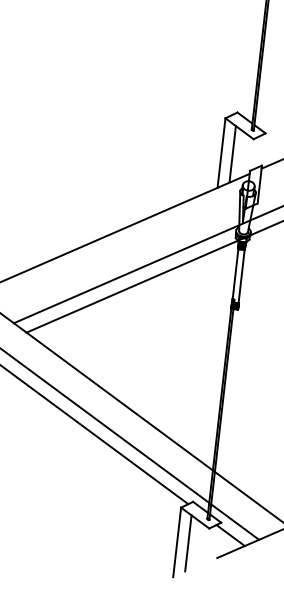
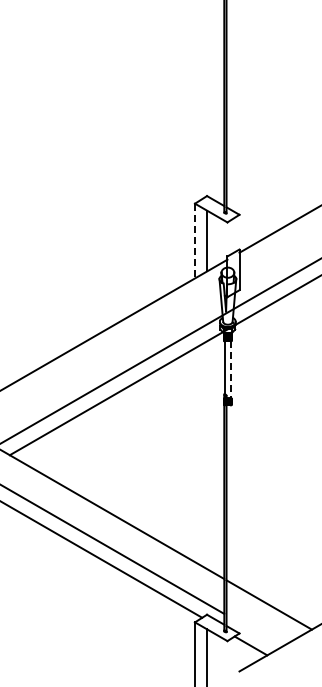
line: (221, 153) -> (195, 241), solid -> dashed
line: (241, 277) -> (231, 370), solid -> dashed
line: (234, 522) -> (253, 631), removed

